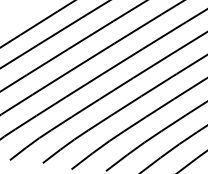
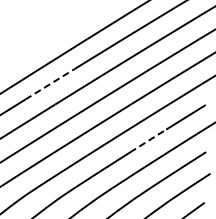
line: (63, 29) -> (50, 84), solid -> dashed
line: (159, 84) -> (148, 140), solid -> dashed

